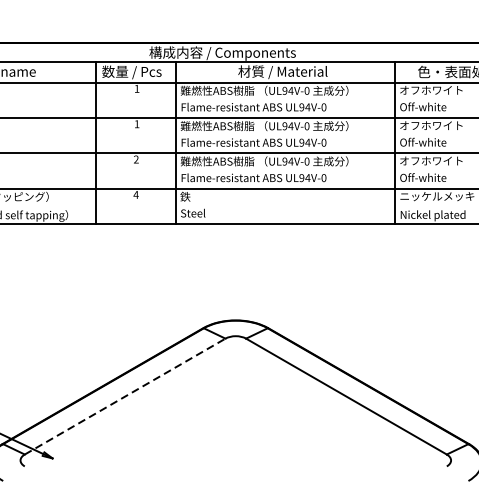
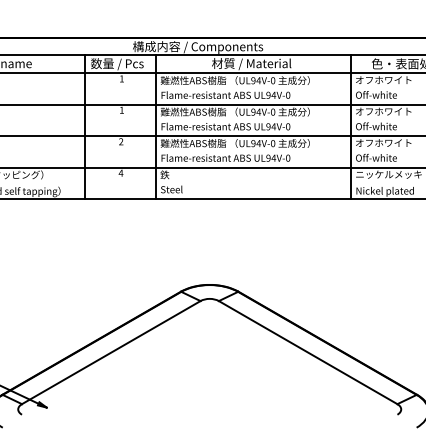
line: (125, 396) -> (111, 352), dashed -> solid

